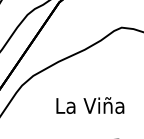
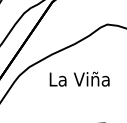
text: (90, 105) -> (79, 79), moved

